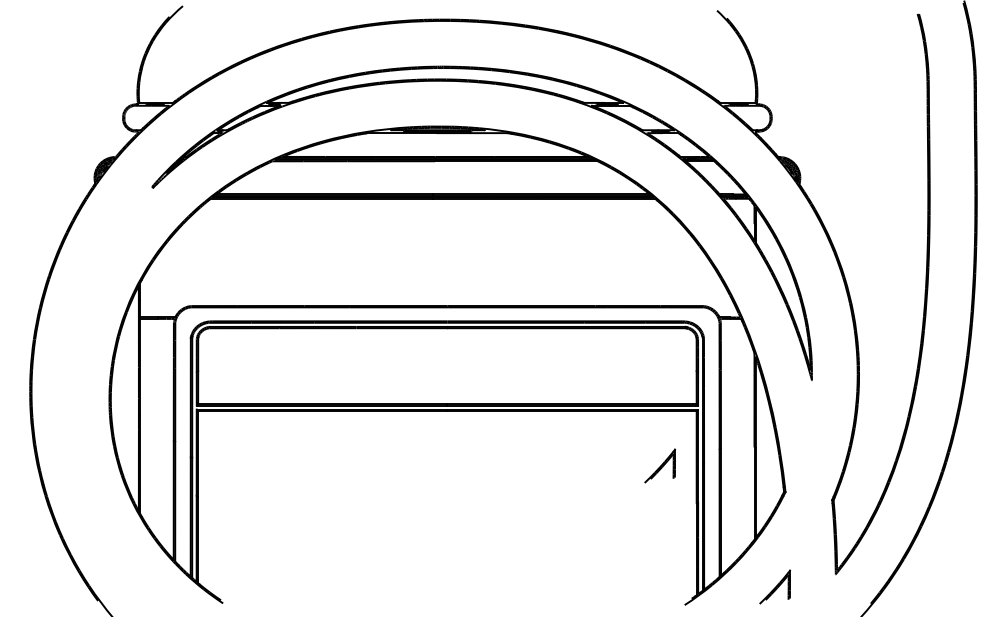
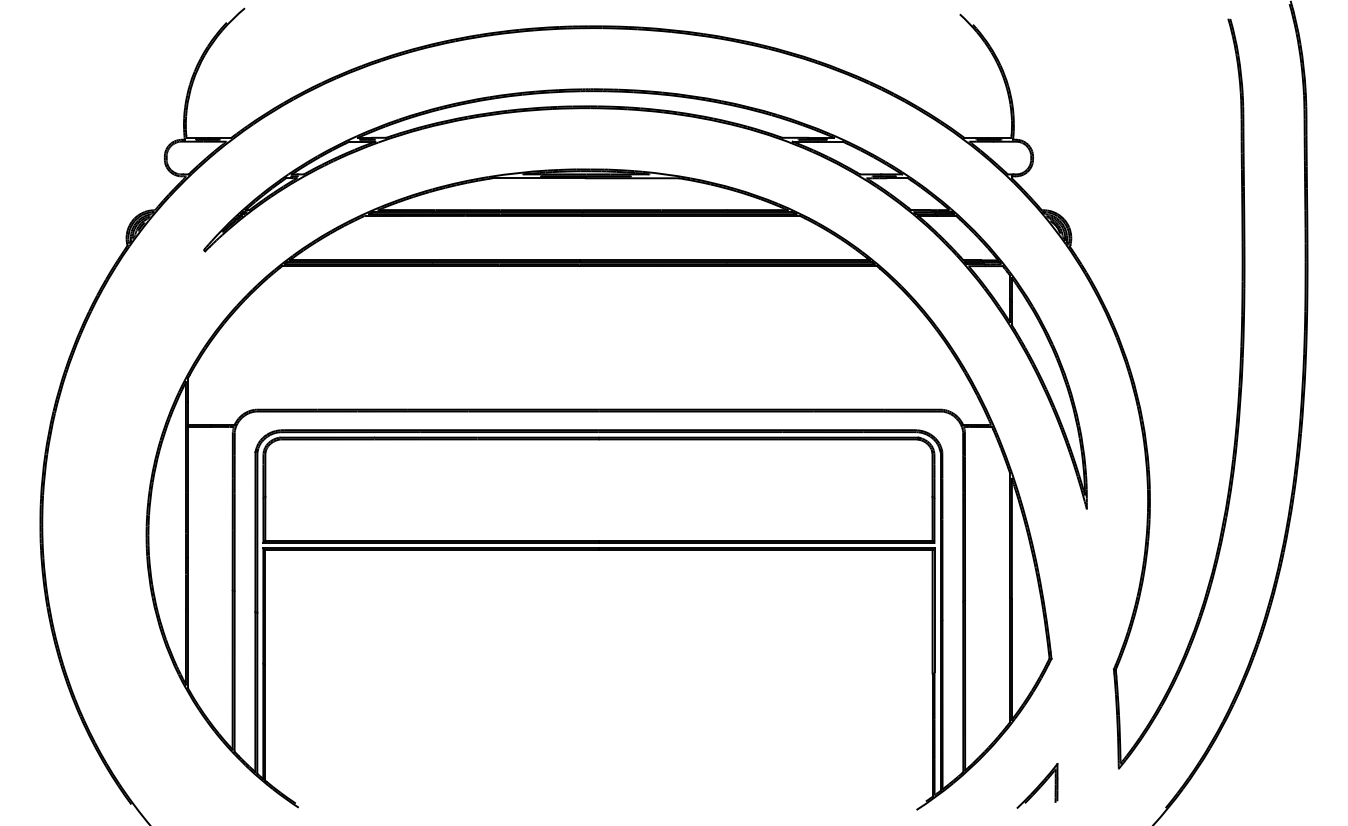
part: (659, 465) -> (882, 623), removed

